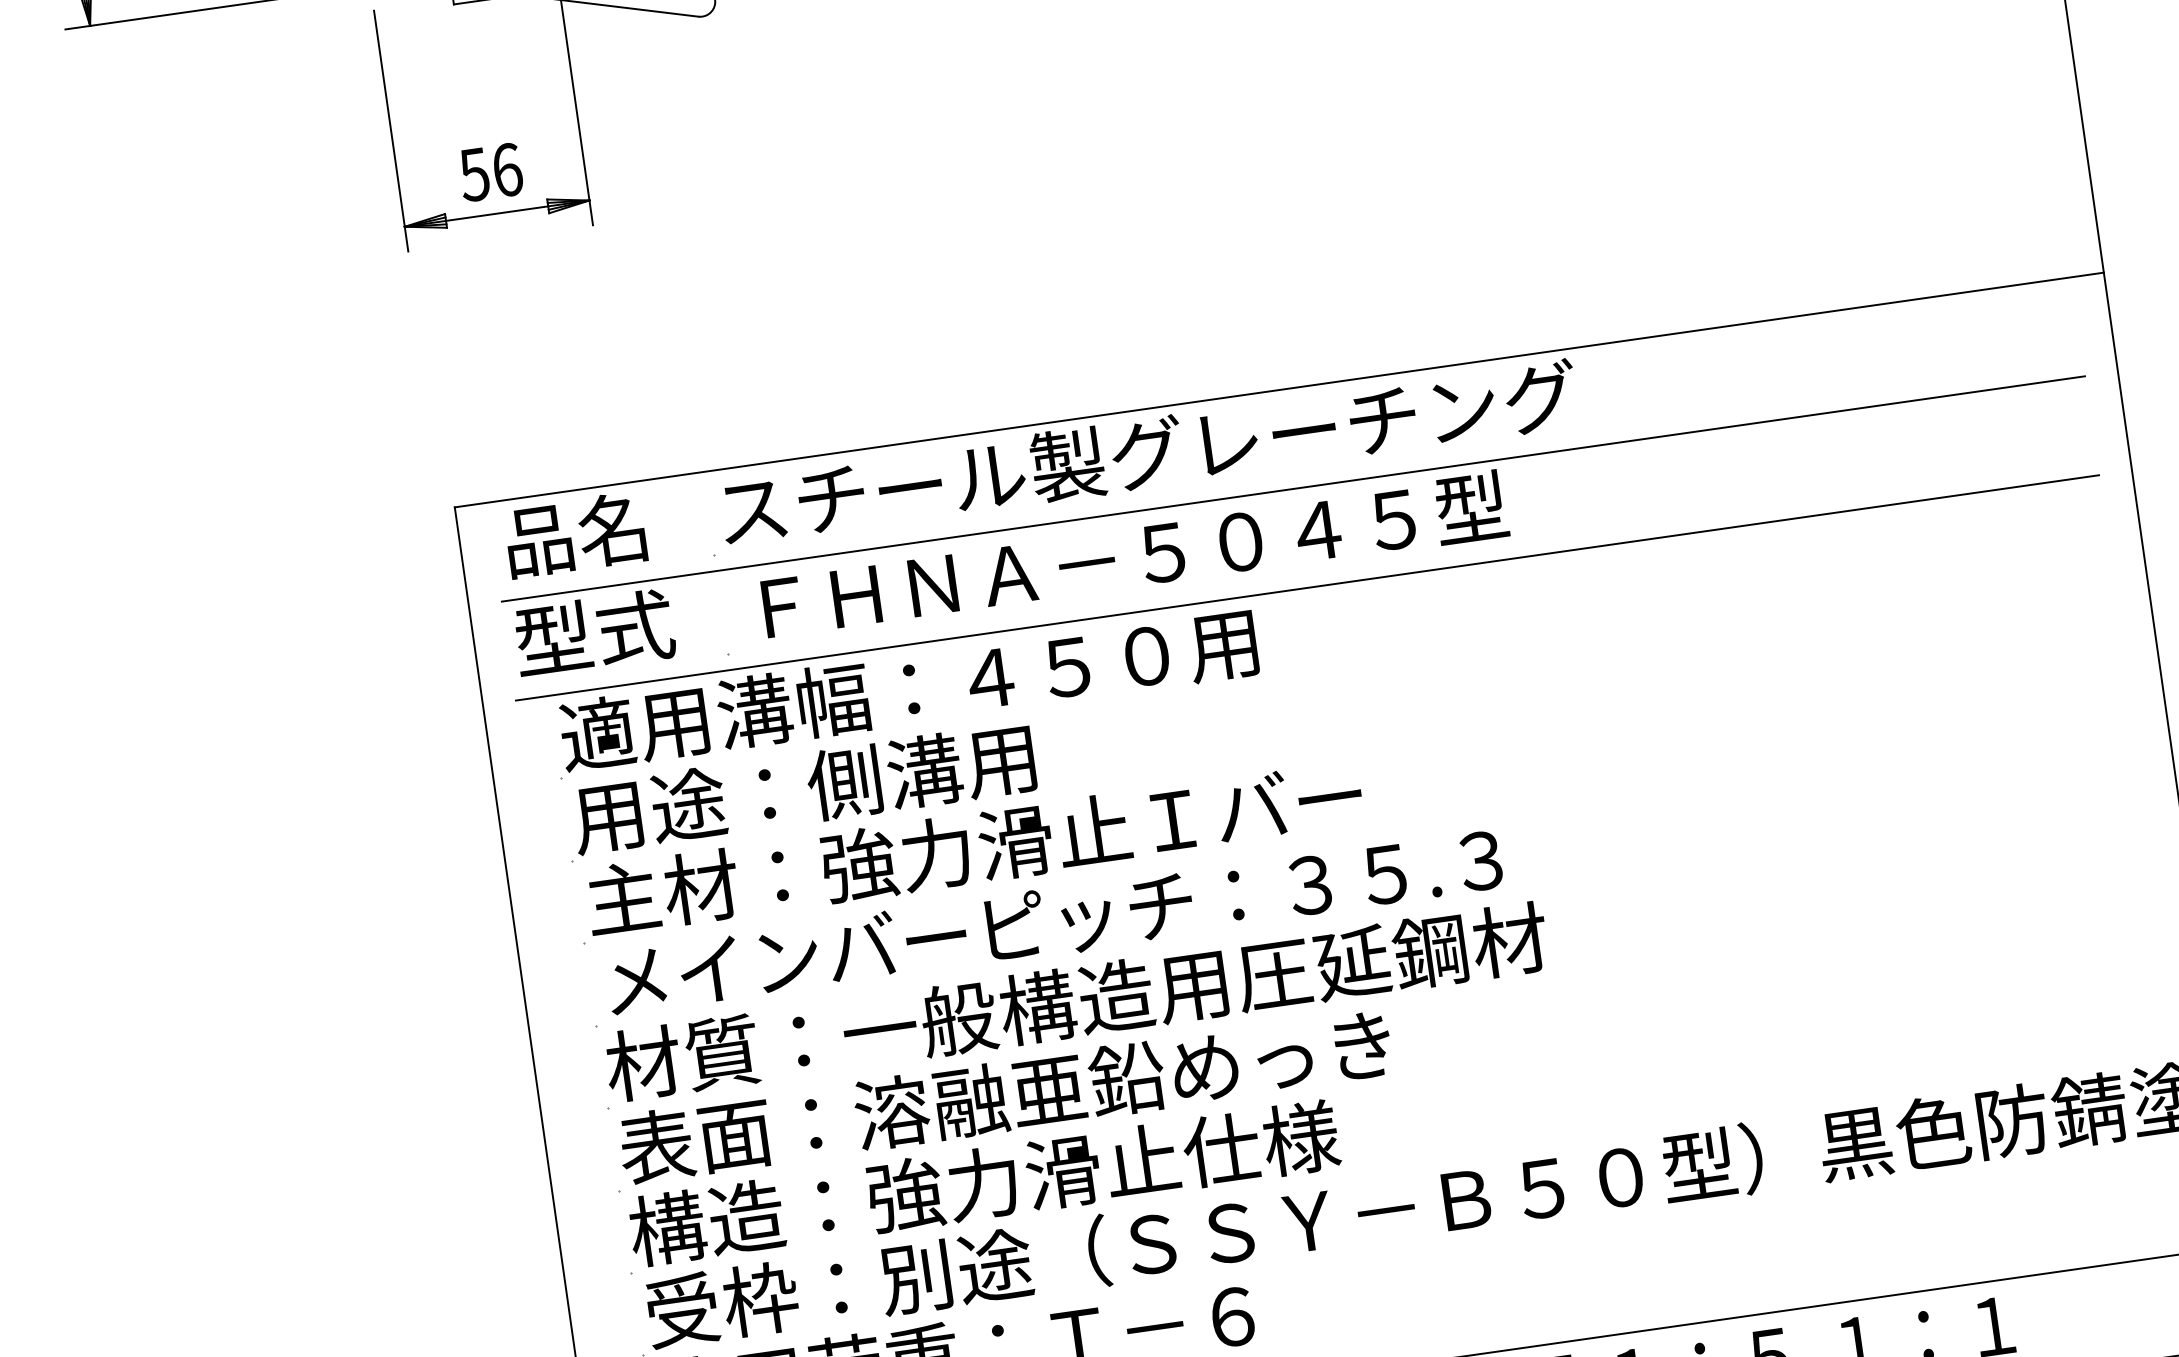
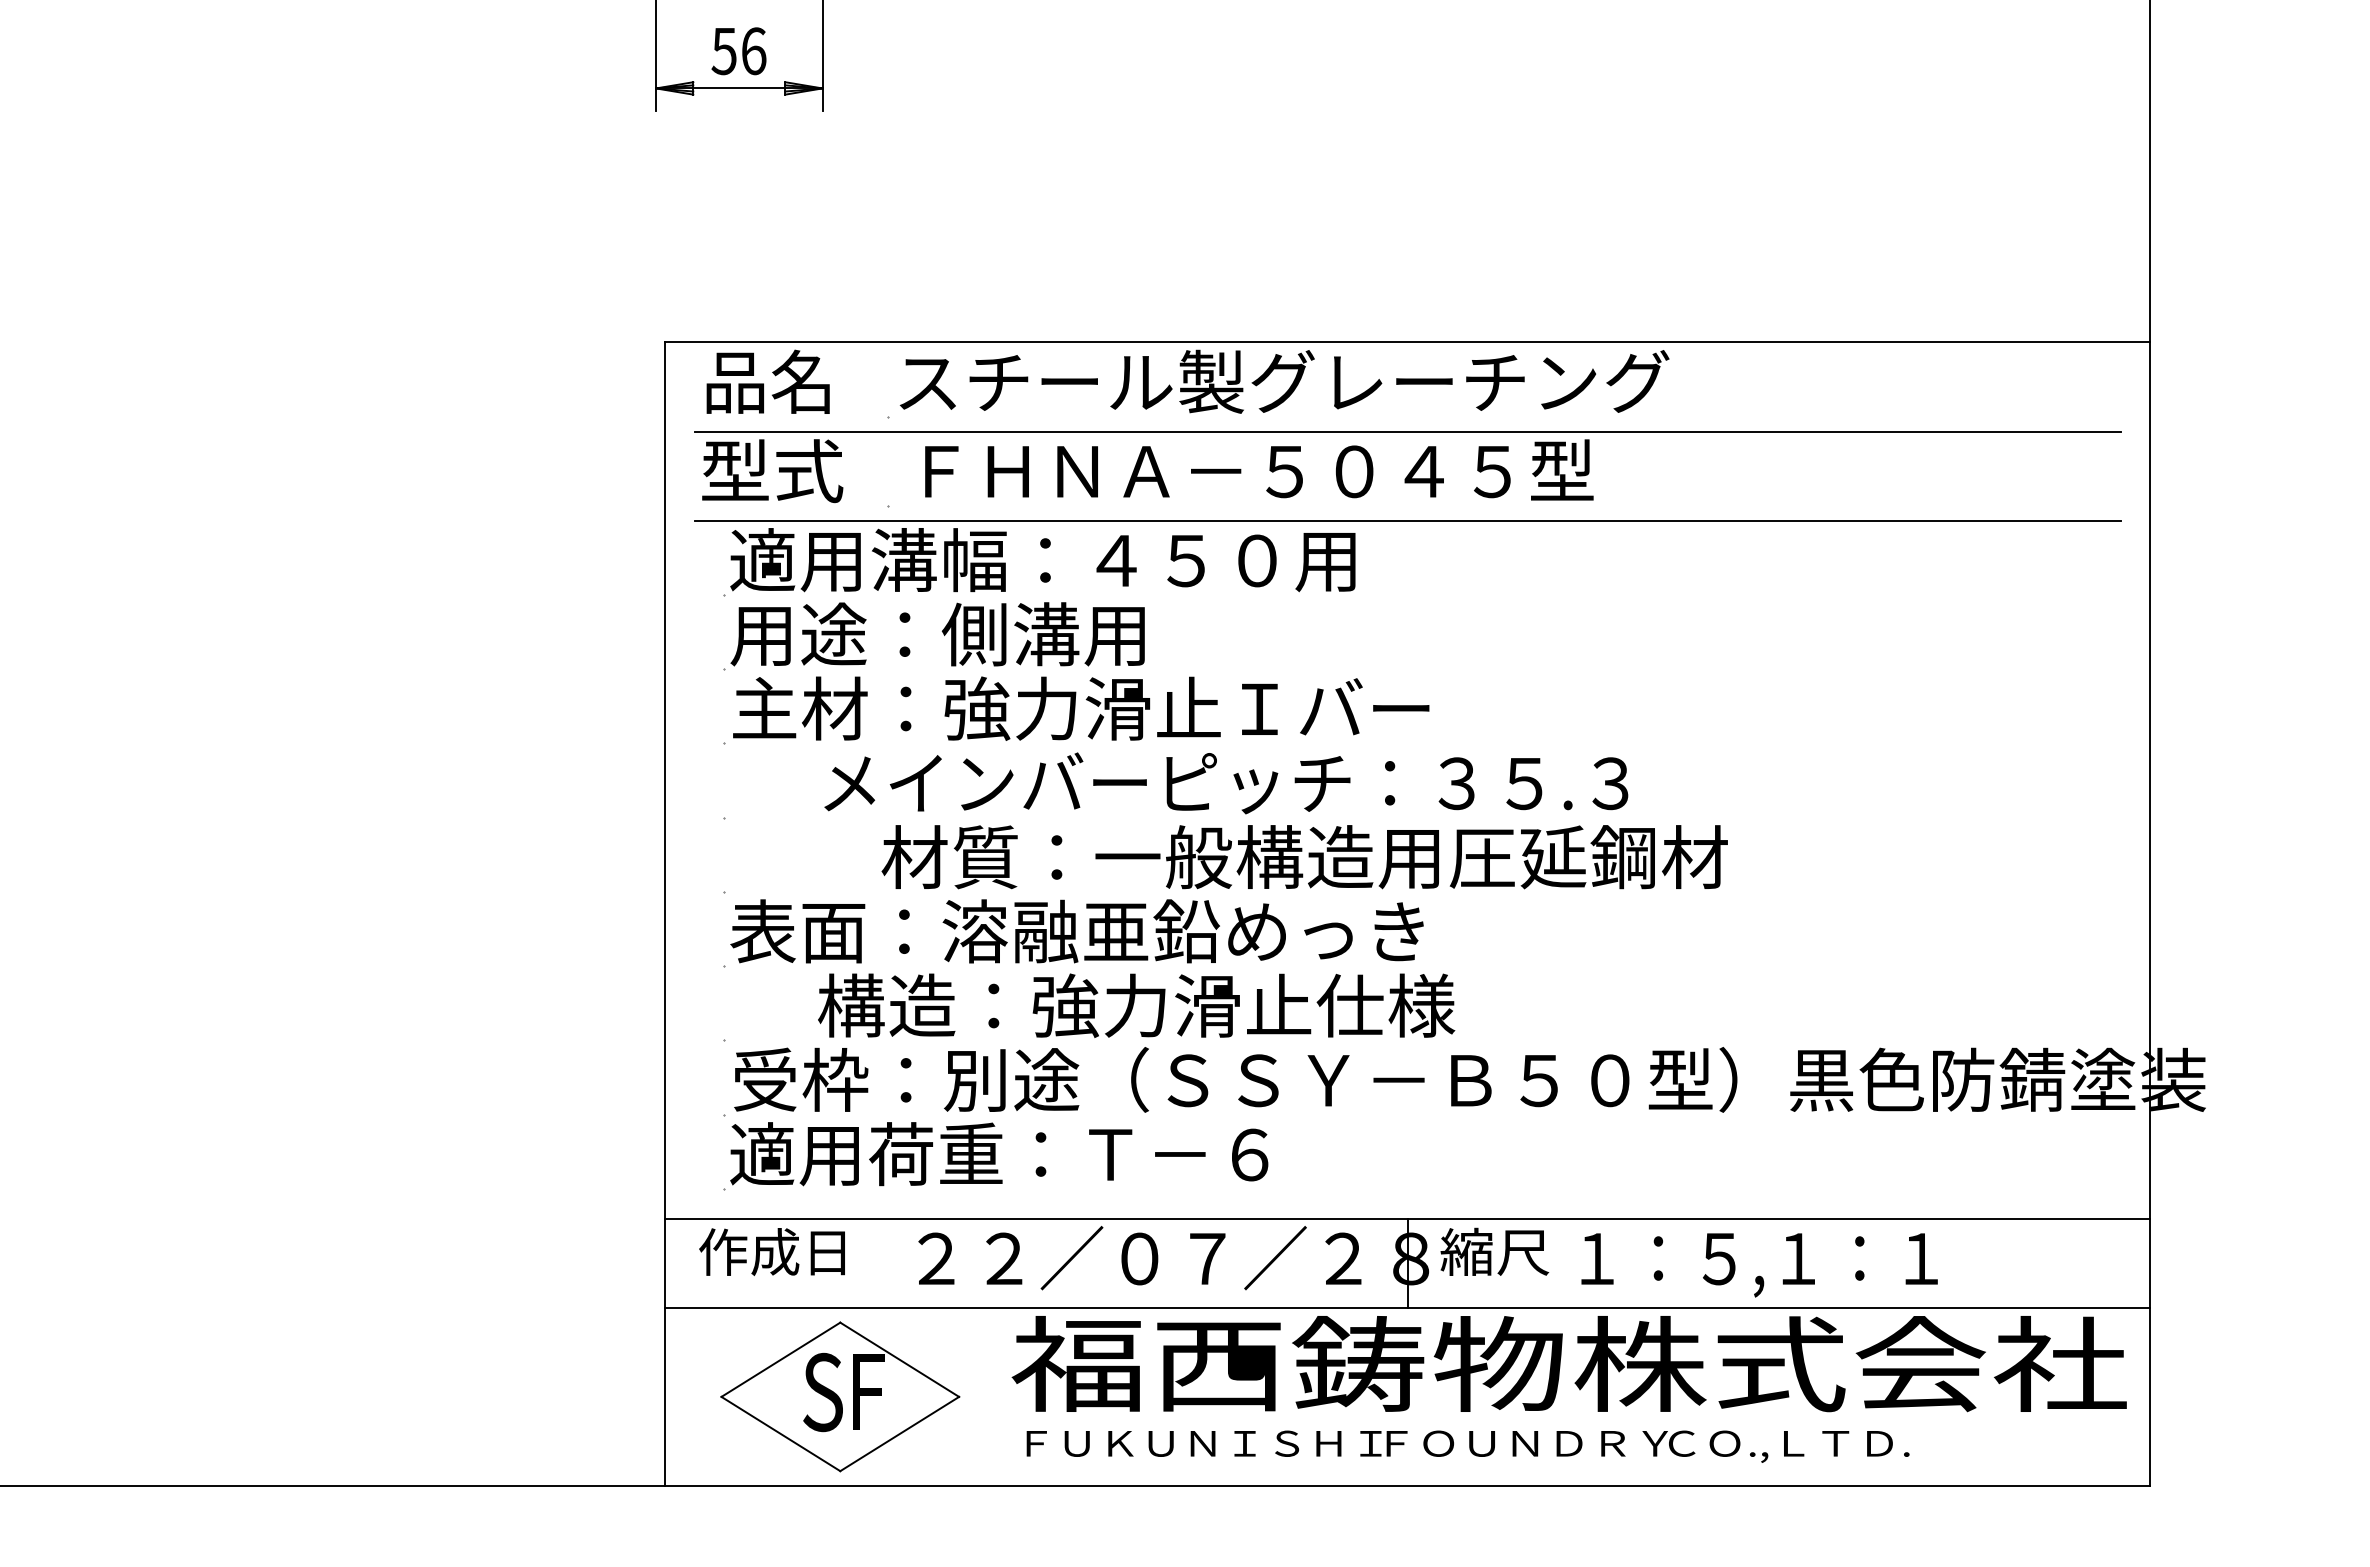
text: (1054, 921) -> (1226, 783), moved
text: (1076, 1002) -> (1304, 857), moved
text: (984, 1183) -> (1136, 1005), moved

